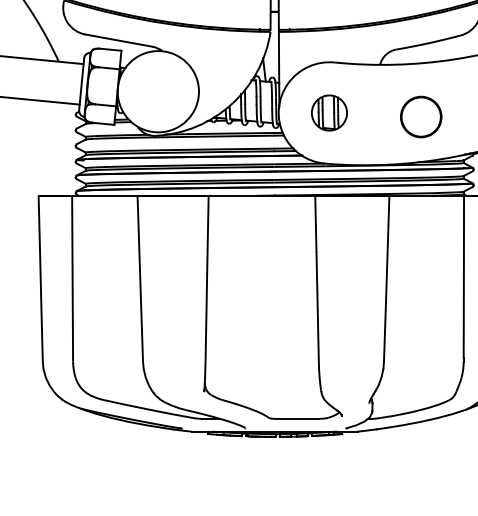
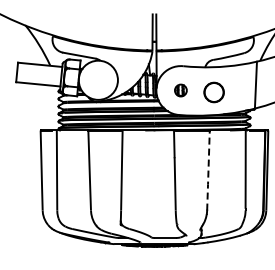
part: (328, 112) -> (180, 90), size x0.7
part: (419, 117) -> (213, 92), moved
line: (386, 278) -> (208, 170), solid -> dashed

